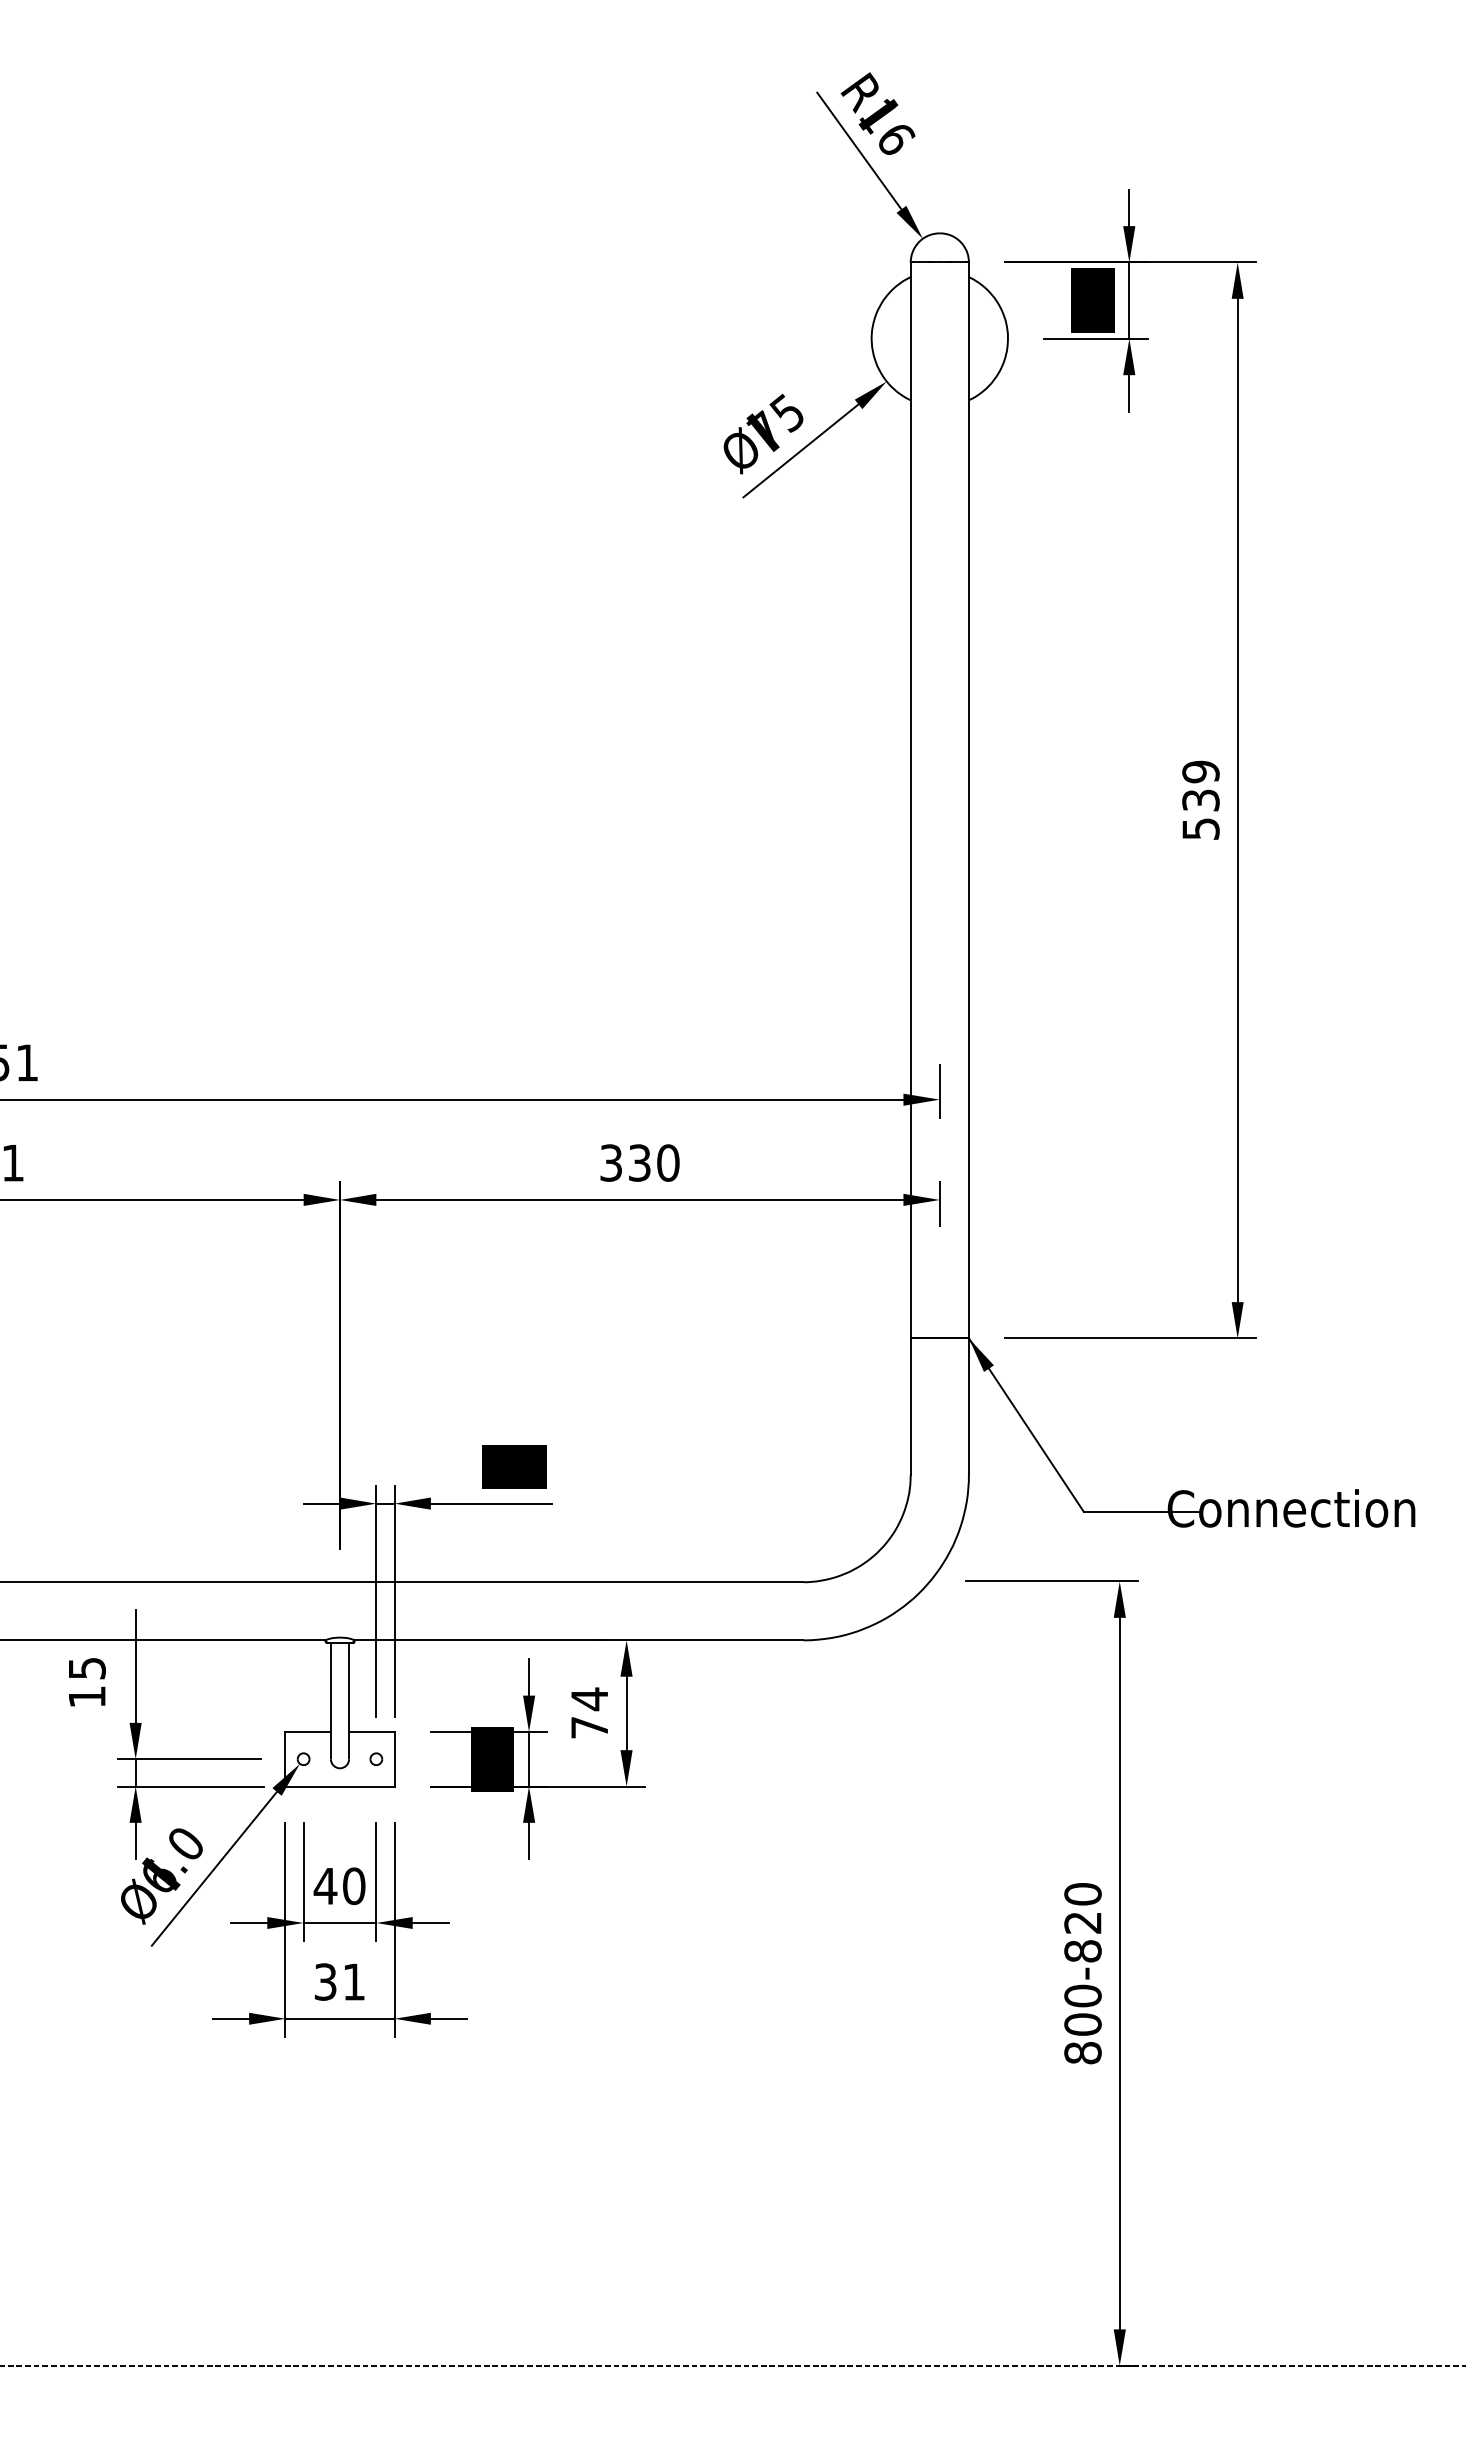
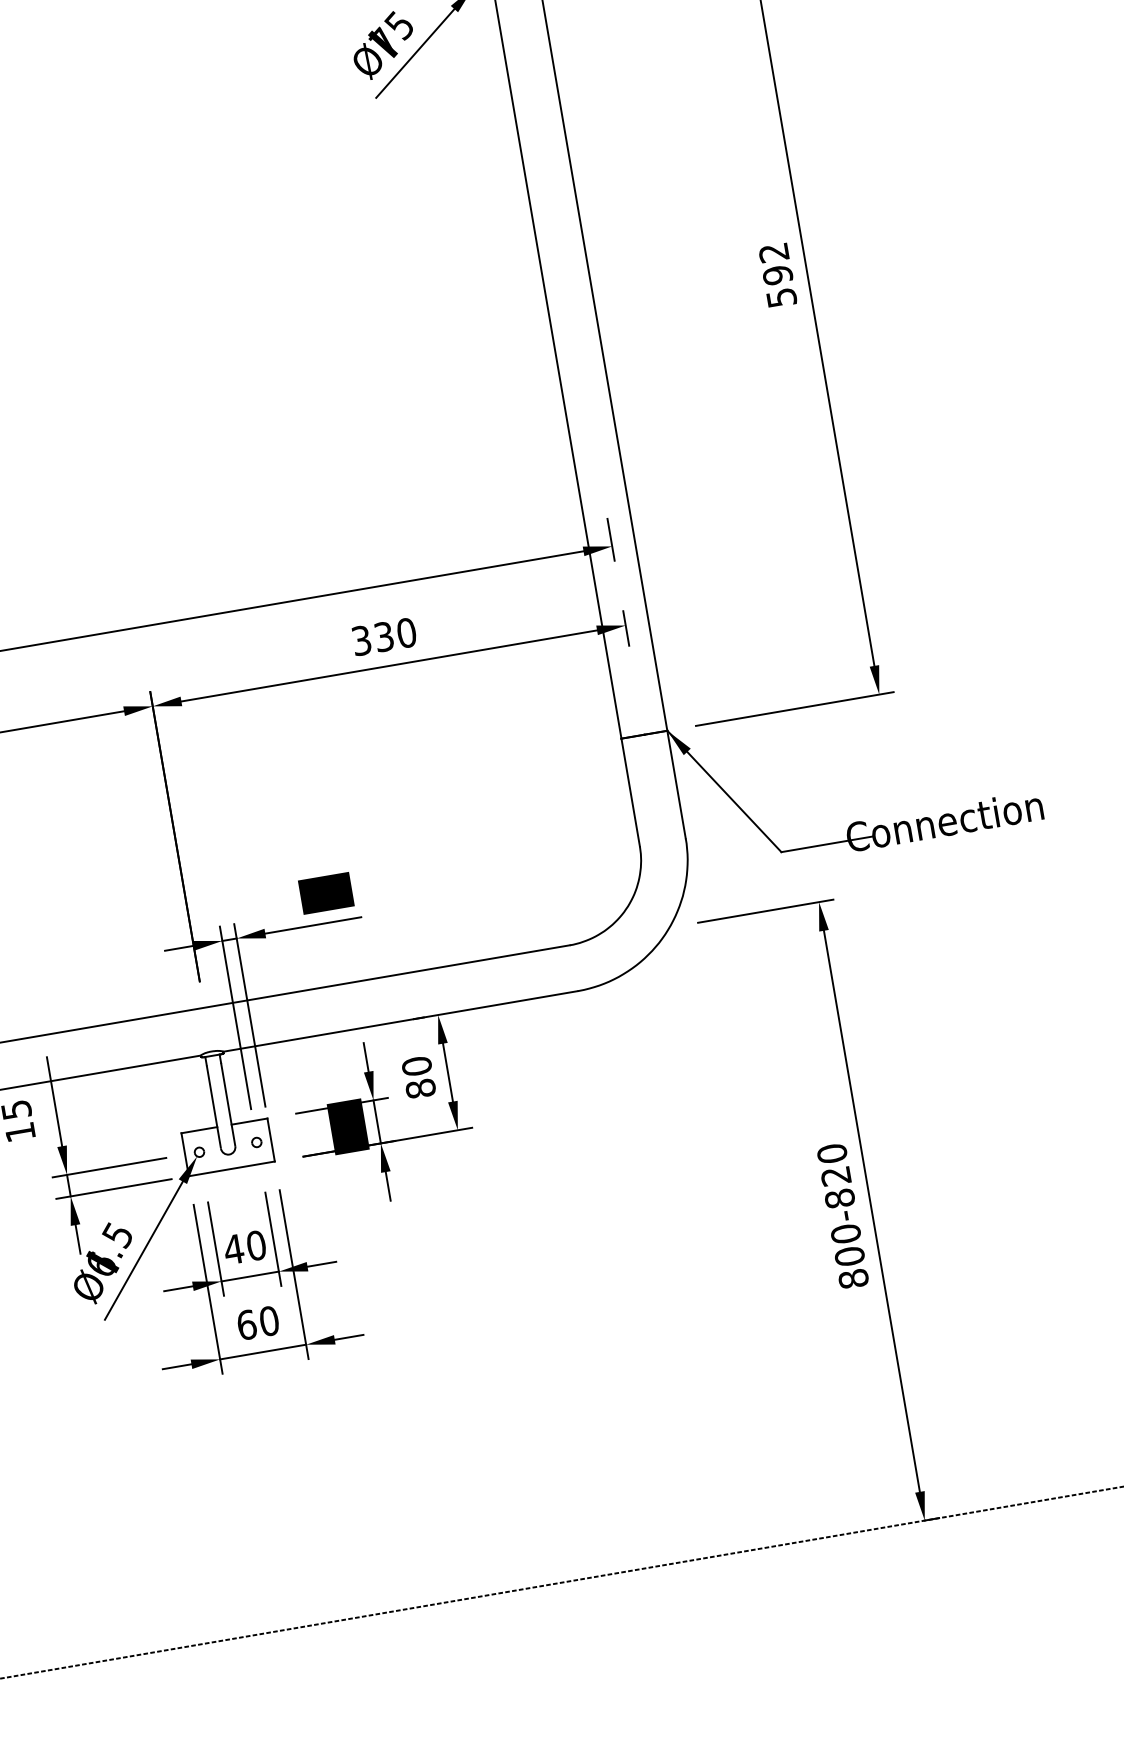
text: (1200, 785) -> (775, 263), 539 -> 592
text: (589, 1712) -> (418, 1076), 74 -> 80
text: (184, 1844) -> (117, 1235), Ø6.0 -> Ø6.5
text: (339, 1981) -> (257, 1322), 31 -> 60

